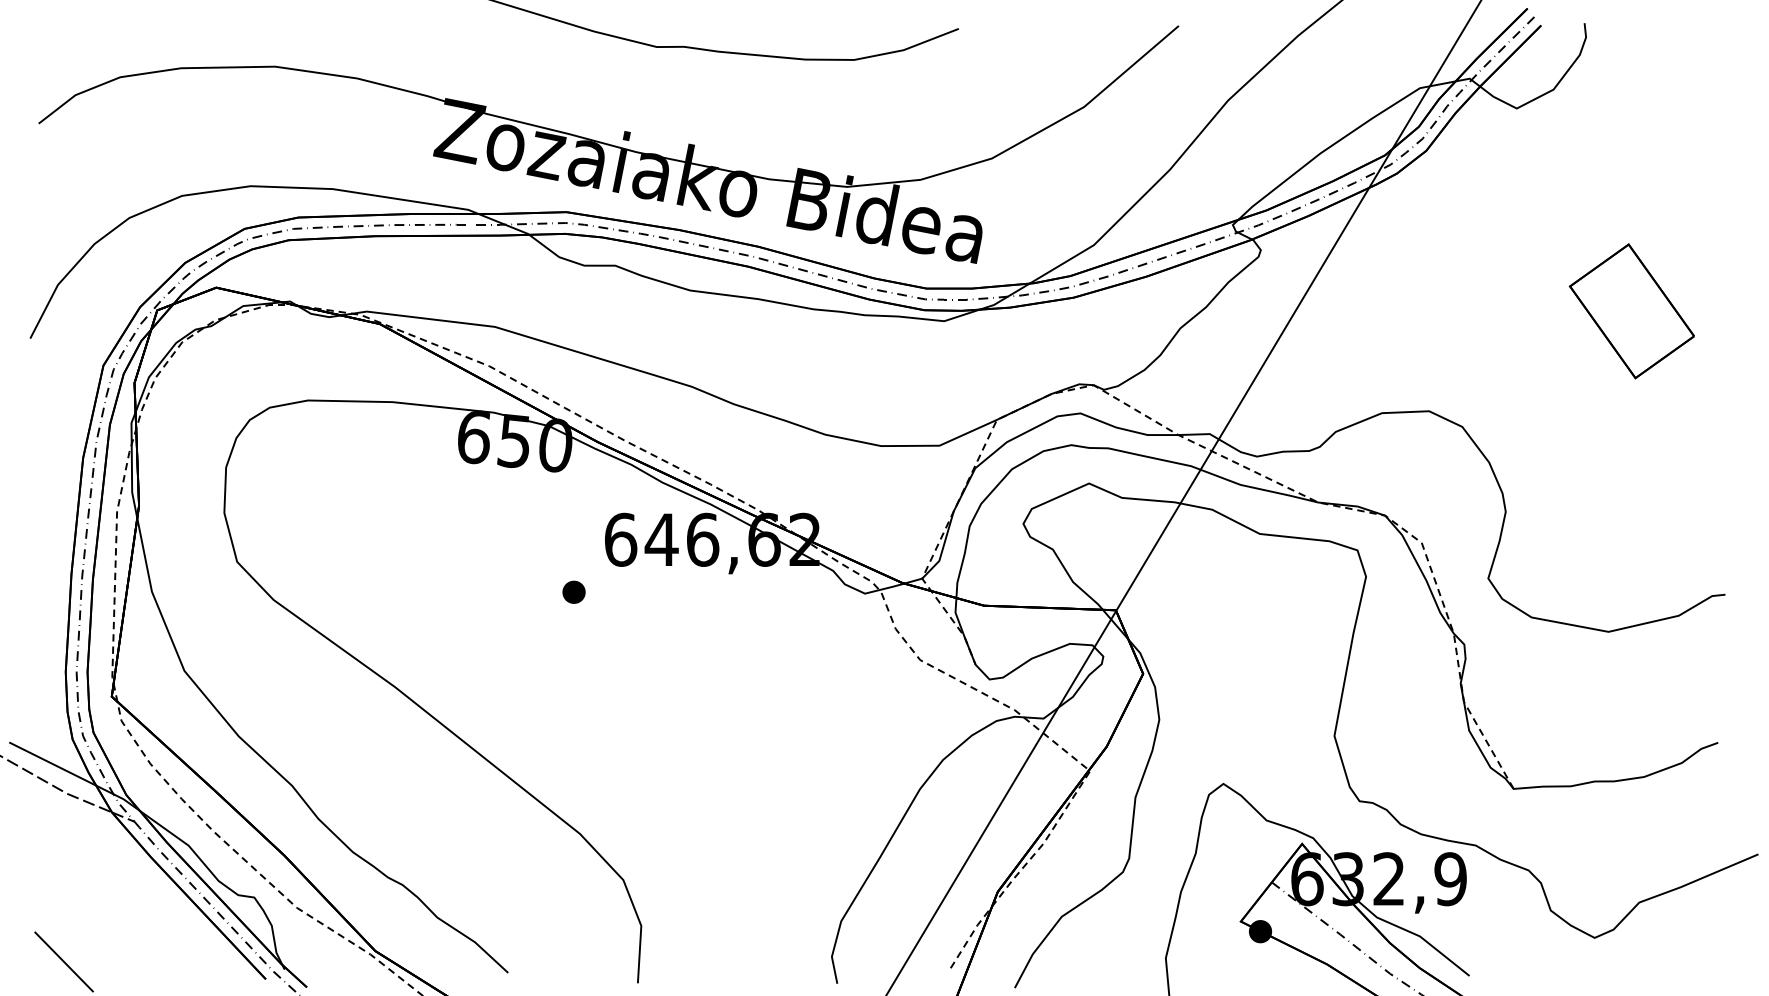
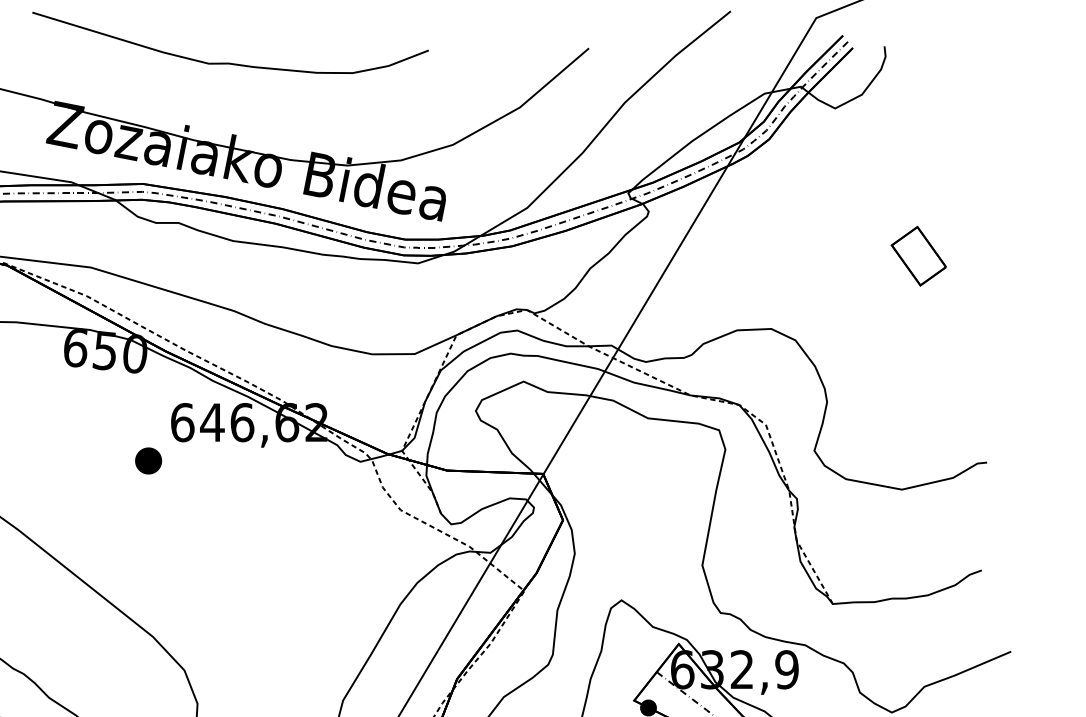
part: (1631, 311) -> (918, 256), size x0.6
part: (573, 591) -> (148, 460), size x1.6

